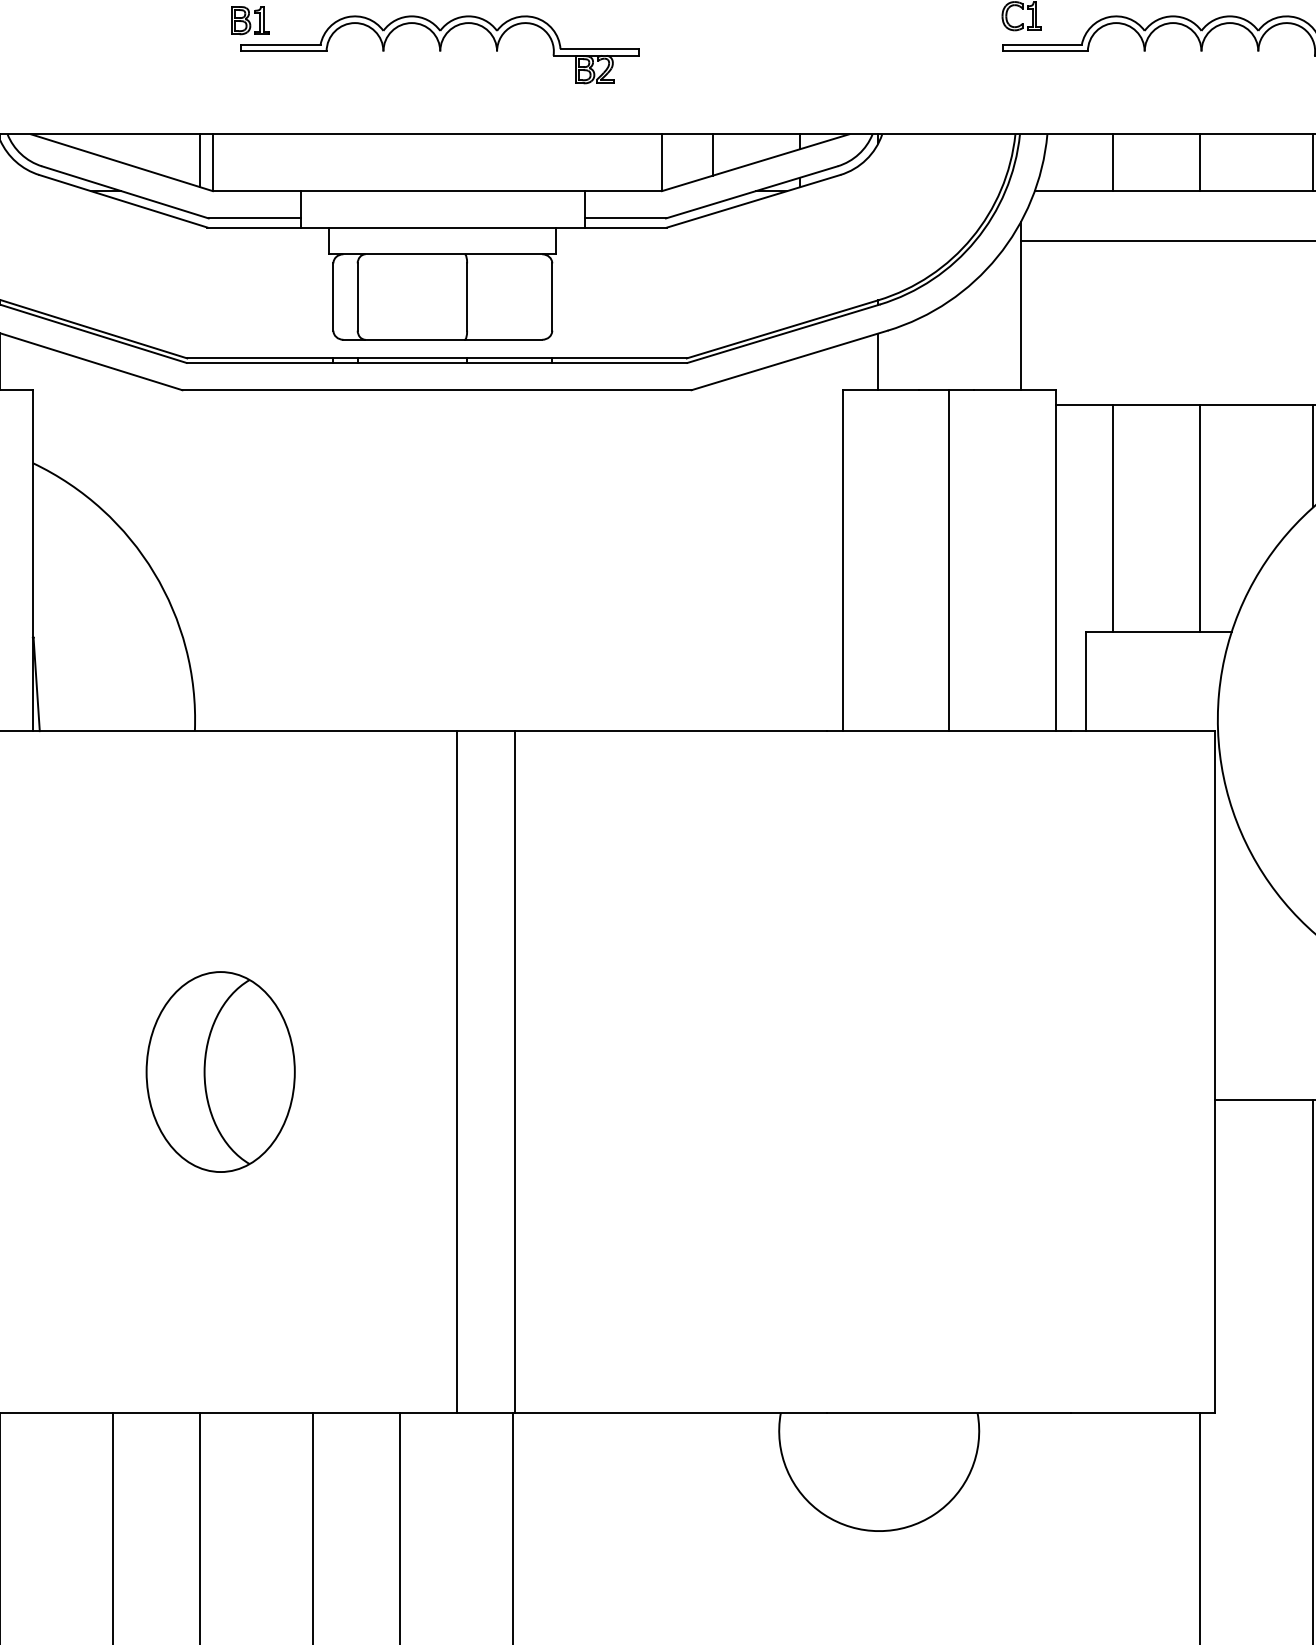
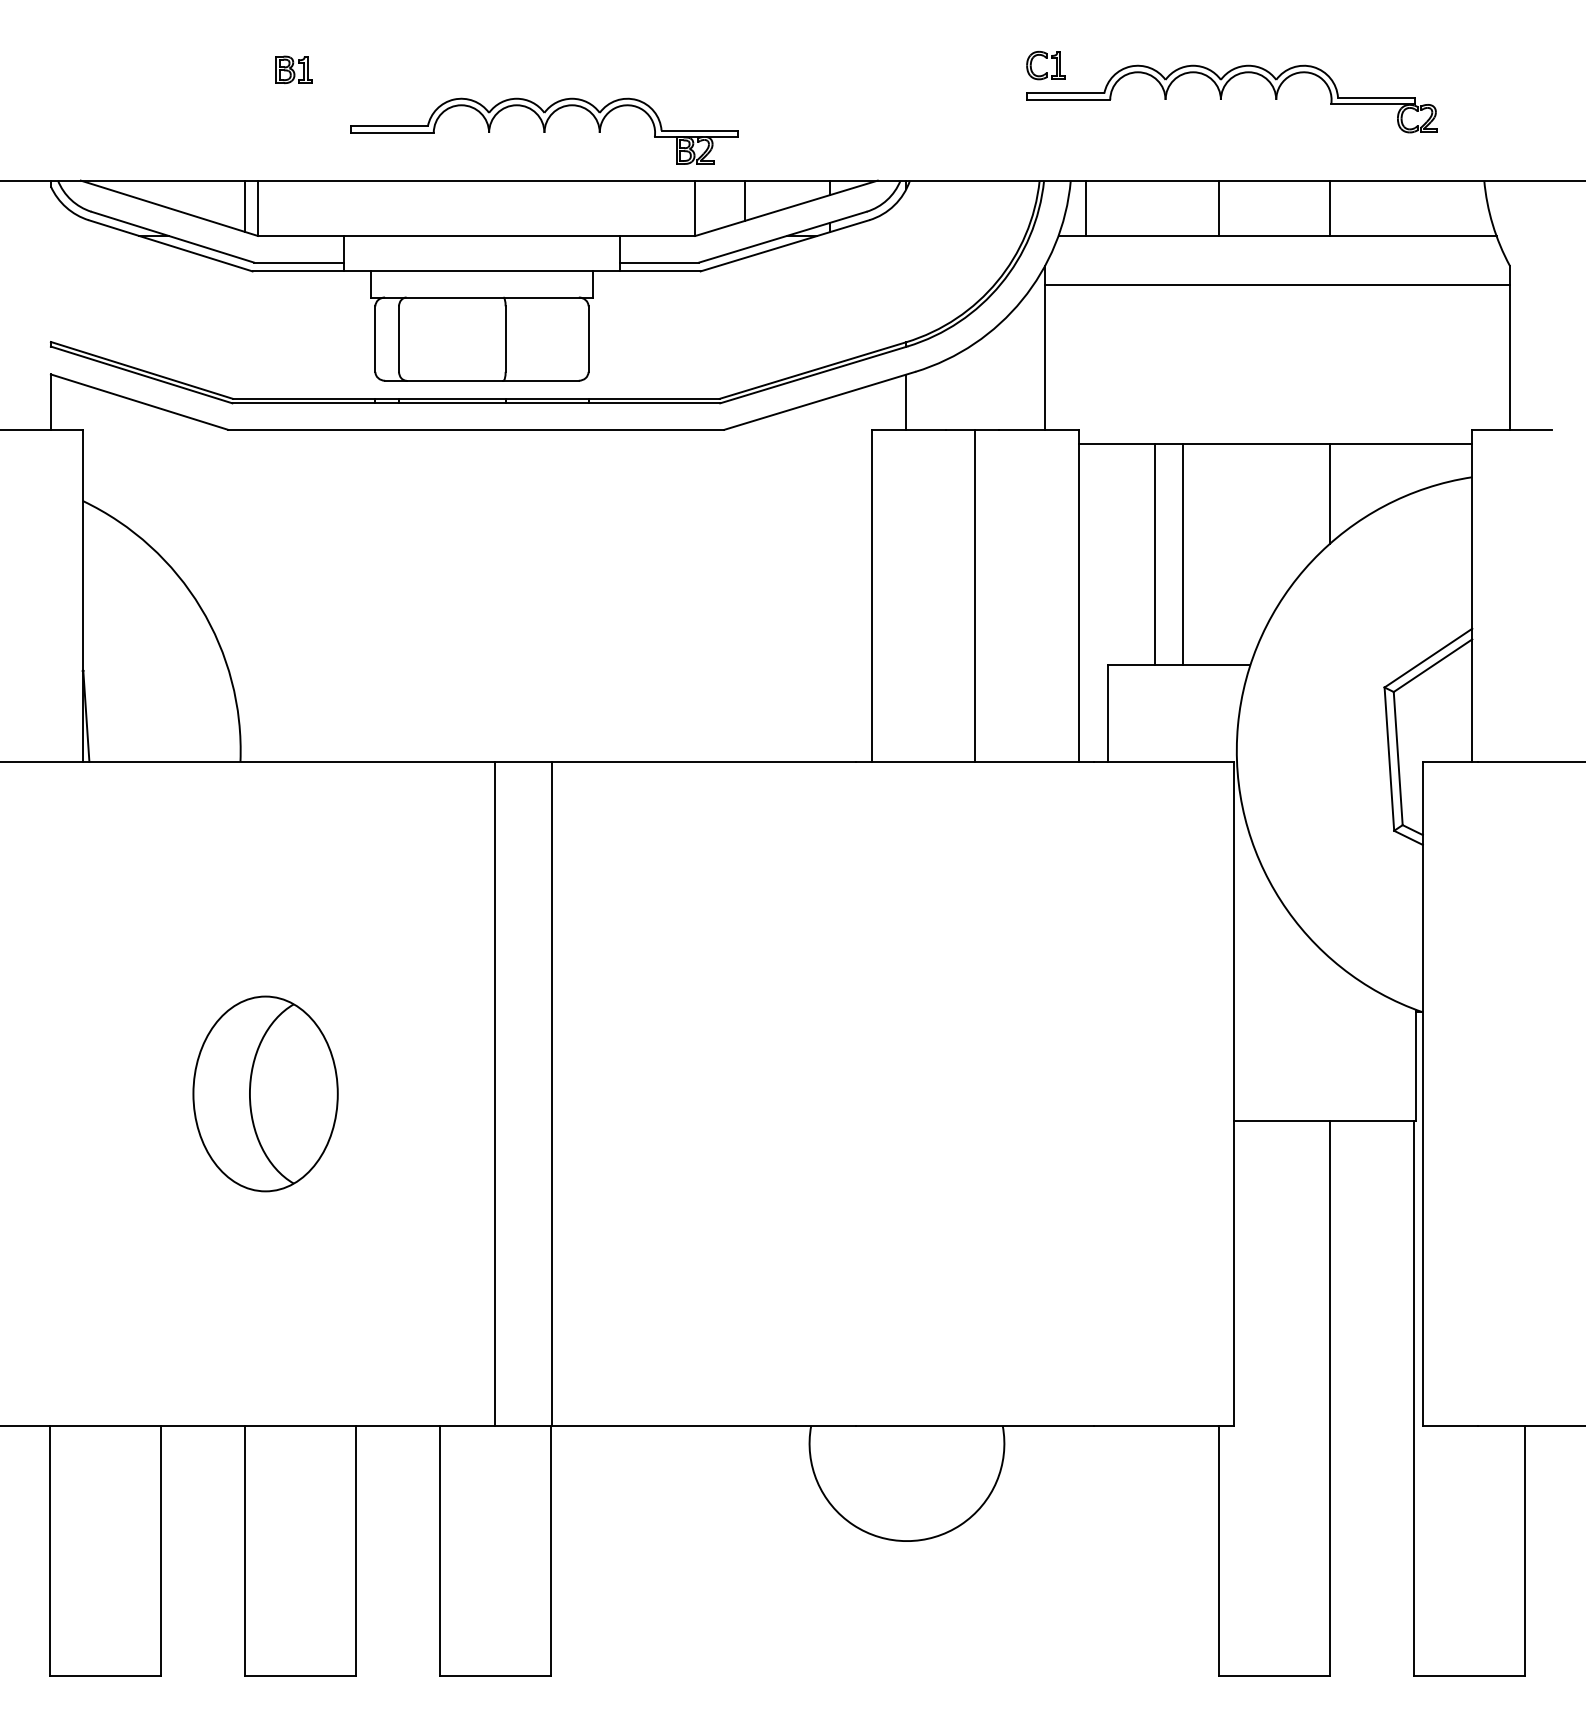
part: (440, 48) -> (544, 130), moved
line: (1112, 161) -> (1085, 207), moved
line: (1112, 518) -> (1182, 554), moved
line: (1200, 518) -> (1155, 554), moved

